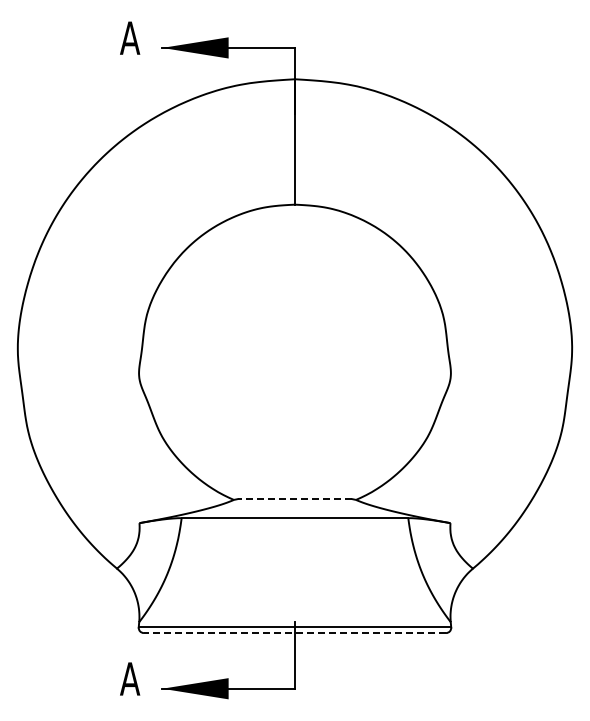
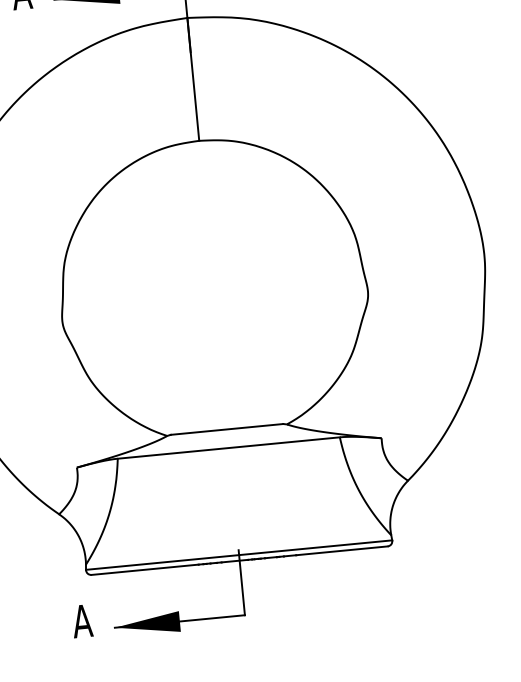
line: (294, 499) -> (226, 429), dashed -> solid
line: (294, 633) -> (239, 561), dashed -> solid

